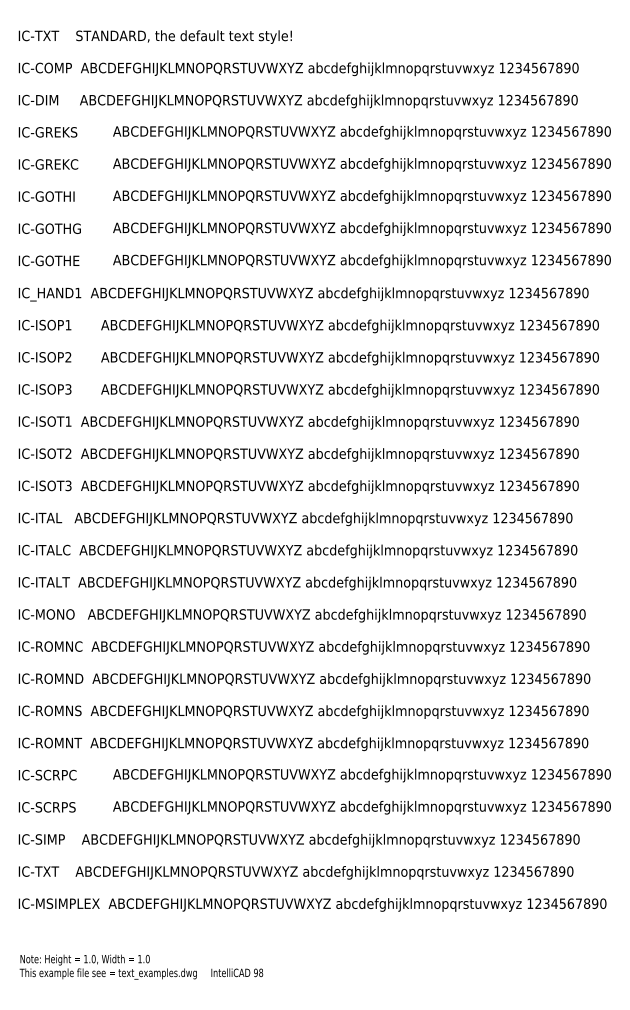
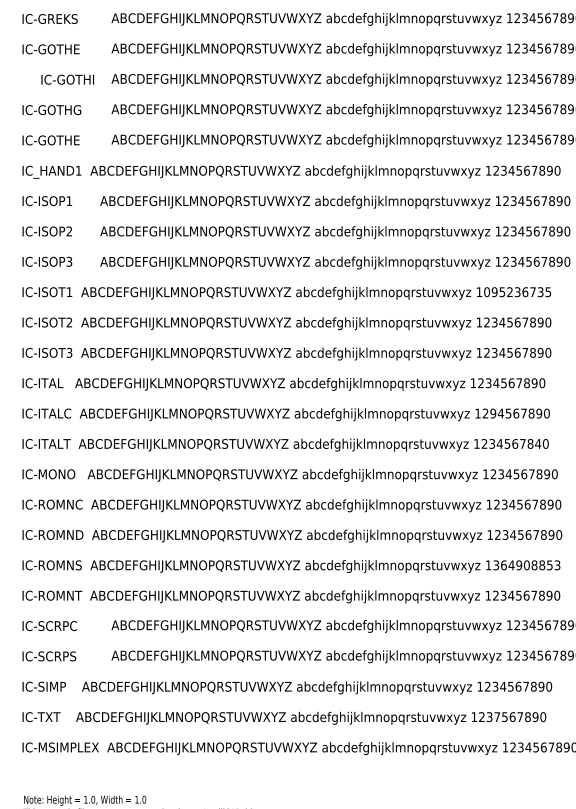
text: (62, 164) -> (63, 49), IC-GREKC -> IC-GOTHE
text: (46, 196) -> (67, 79), moved
text: (542, 421) -> (517, 292), 1234567890 -> 1095236735
text: (517, 550) -> (493, 413), 1234567890 -> 1294567890
text: (564, 582) -> (537, 444), 1234567890 -> 1234567840
text: (552, 710) -> (526, 564), 1234567890 -> 1364908853
text: (521, 871) -> (497, 717), 1234567890 -> 1237567890

